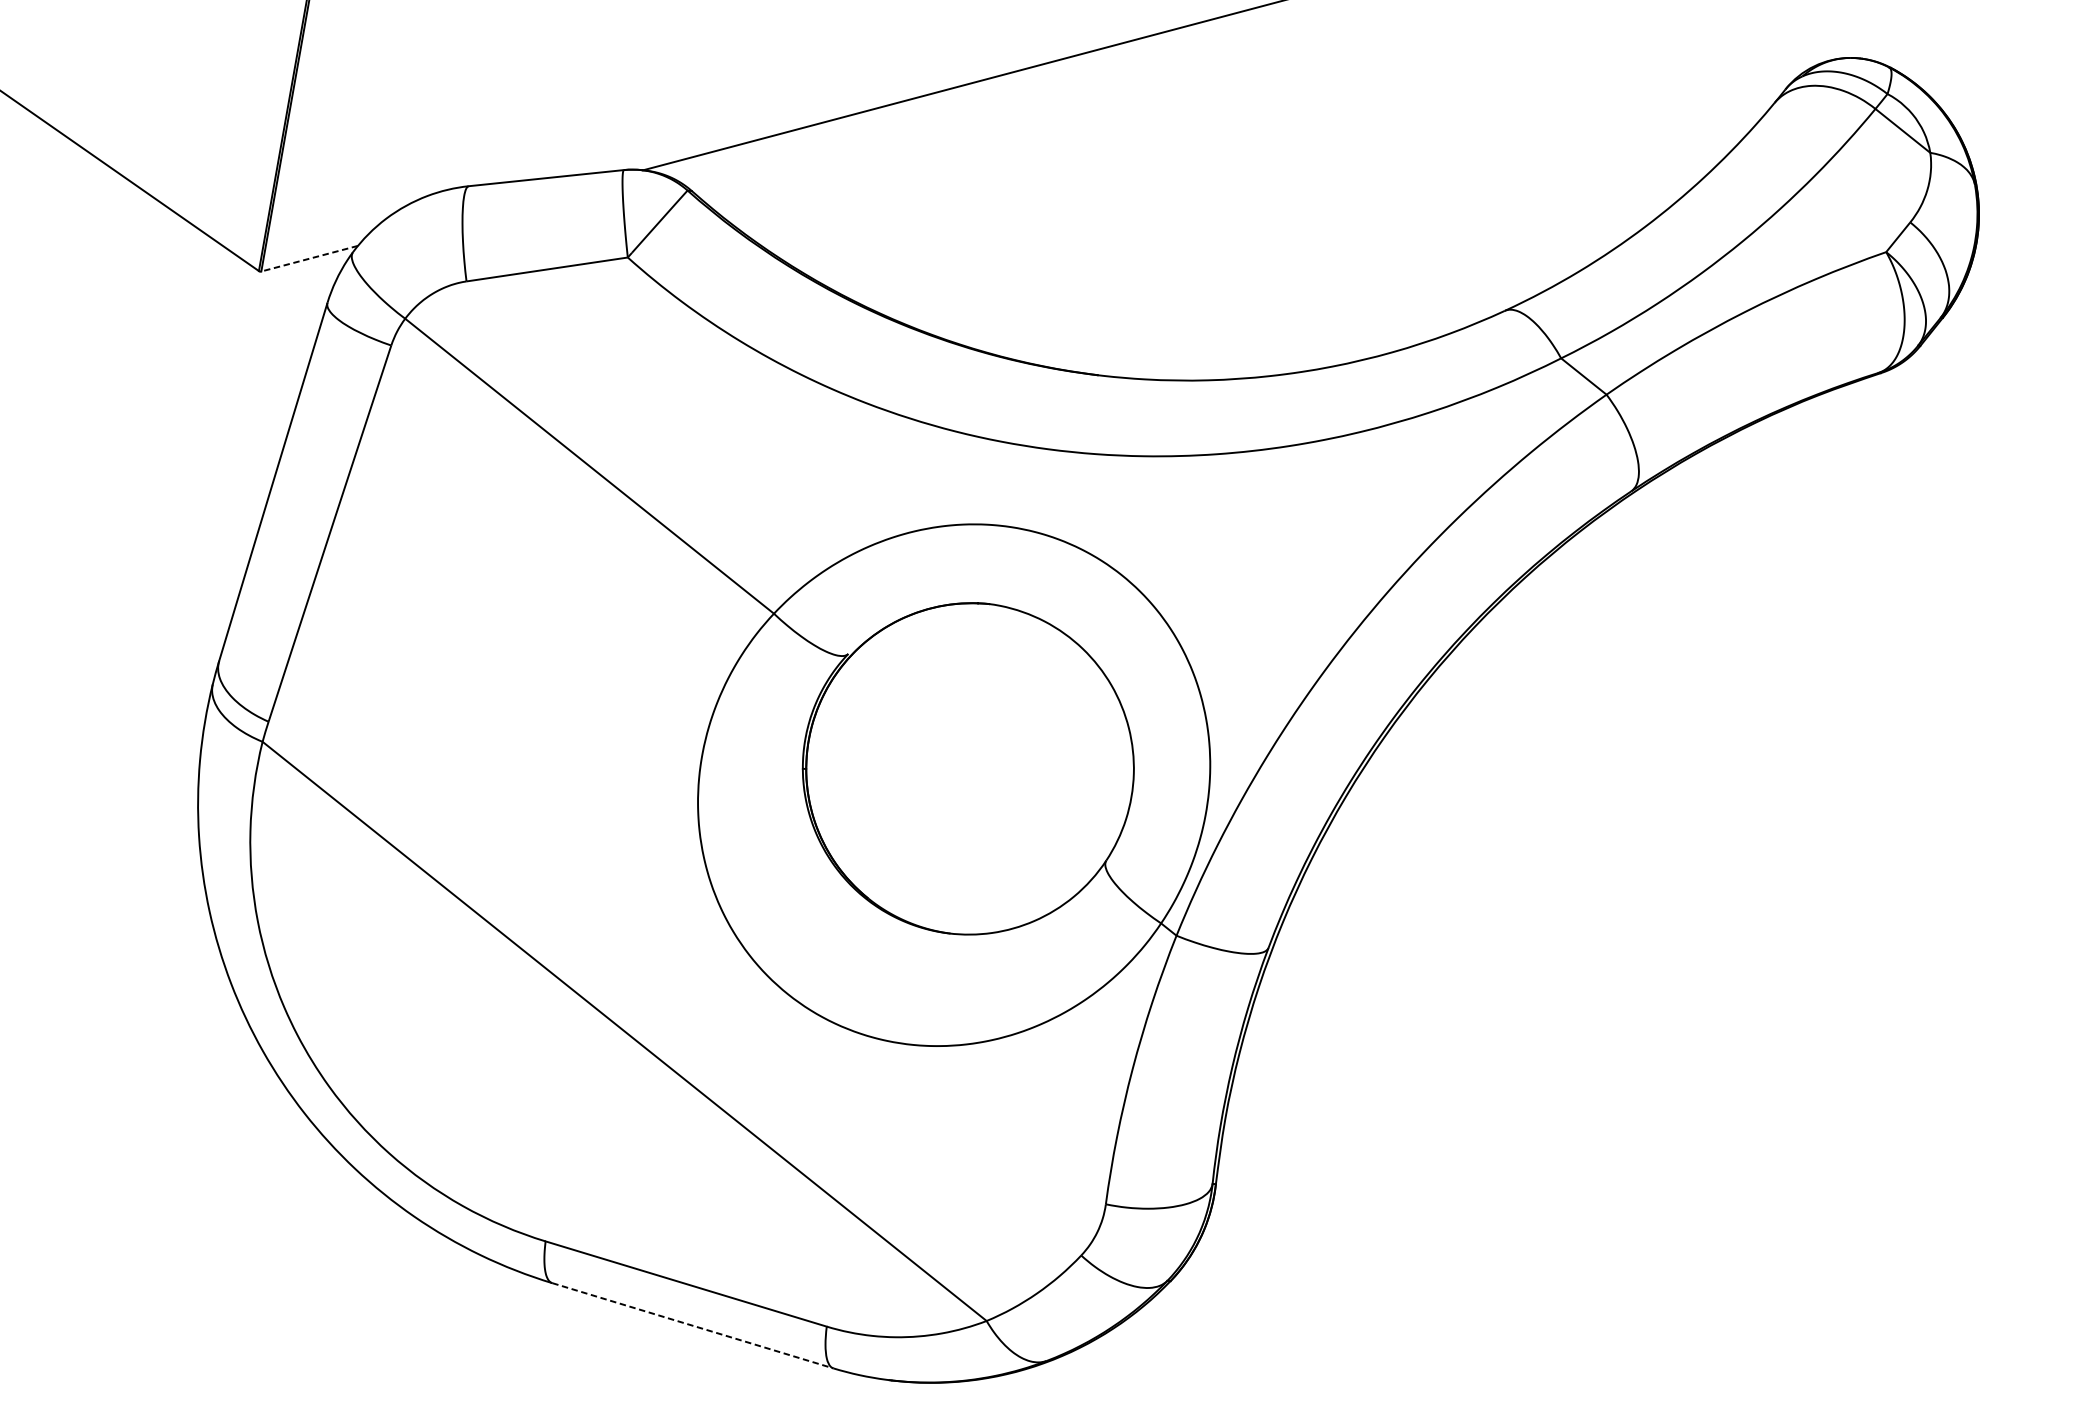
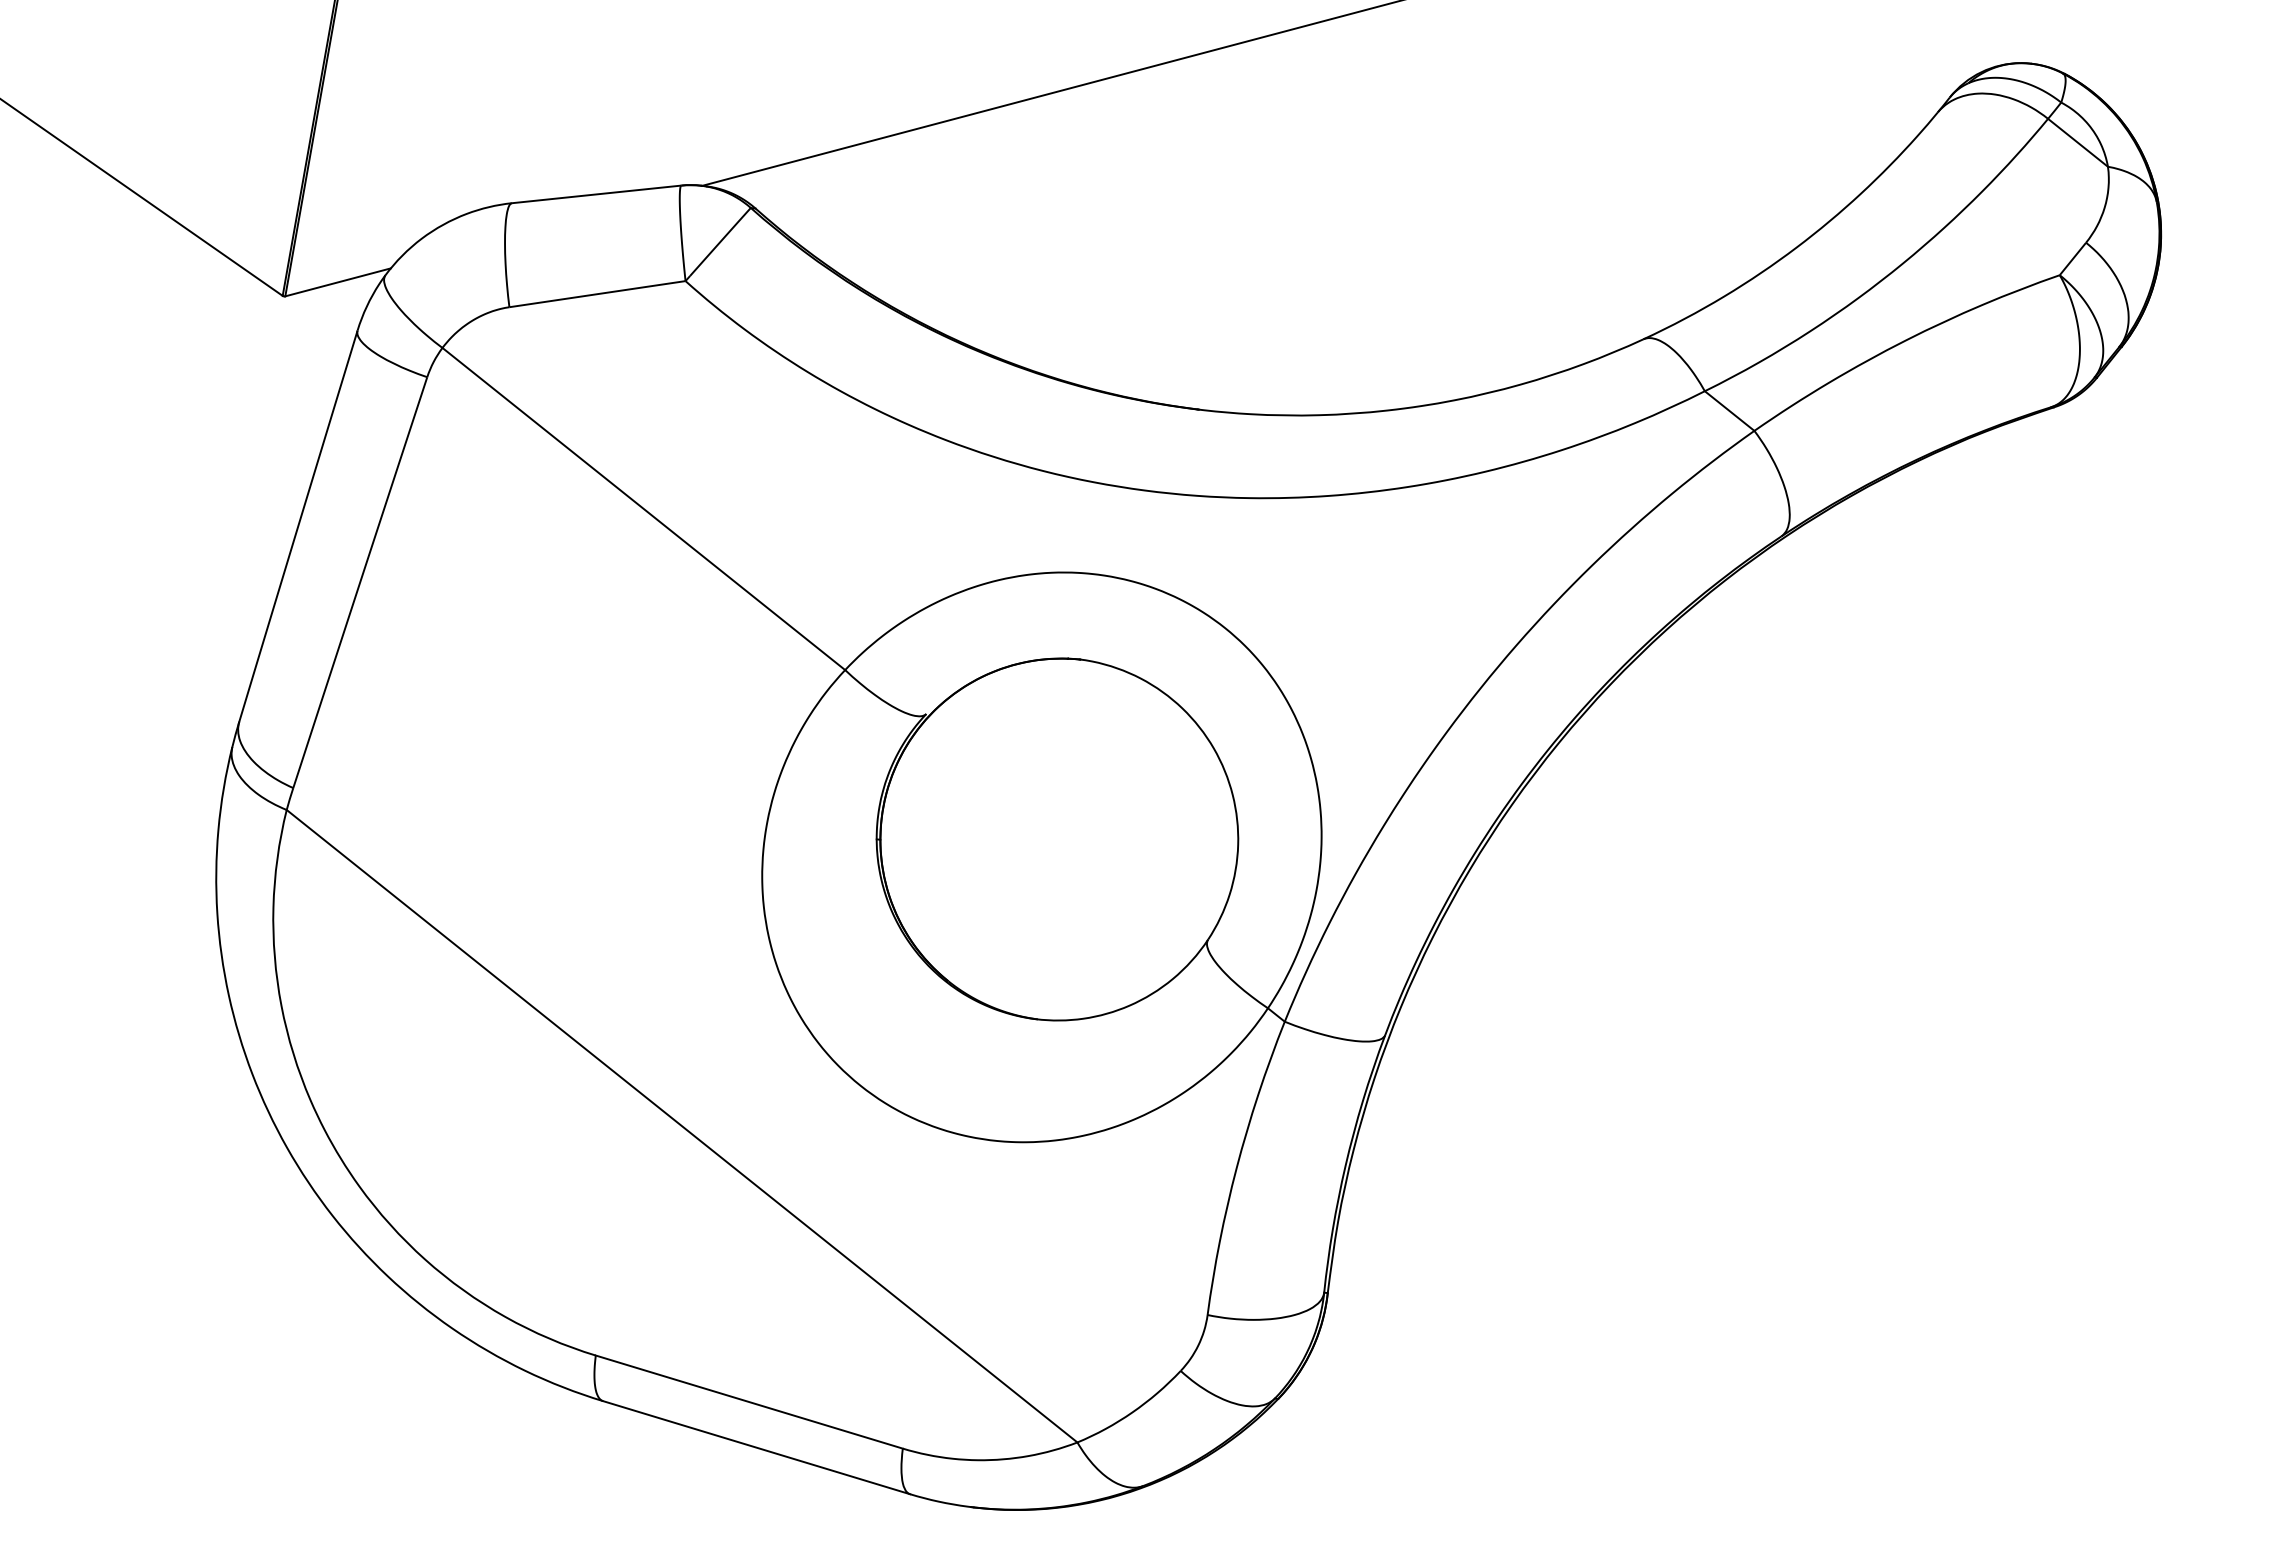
line: (310, 258) -> (338, 282), dashed -> solid
line: (693, 1325) -> (757, 1447), dashed -> solid

